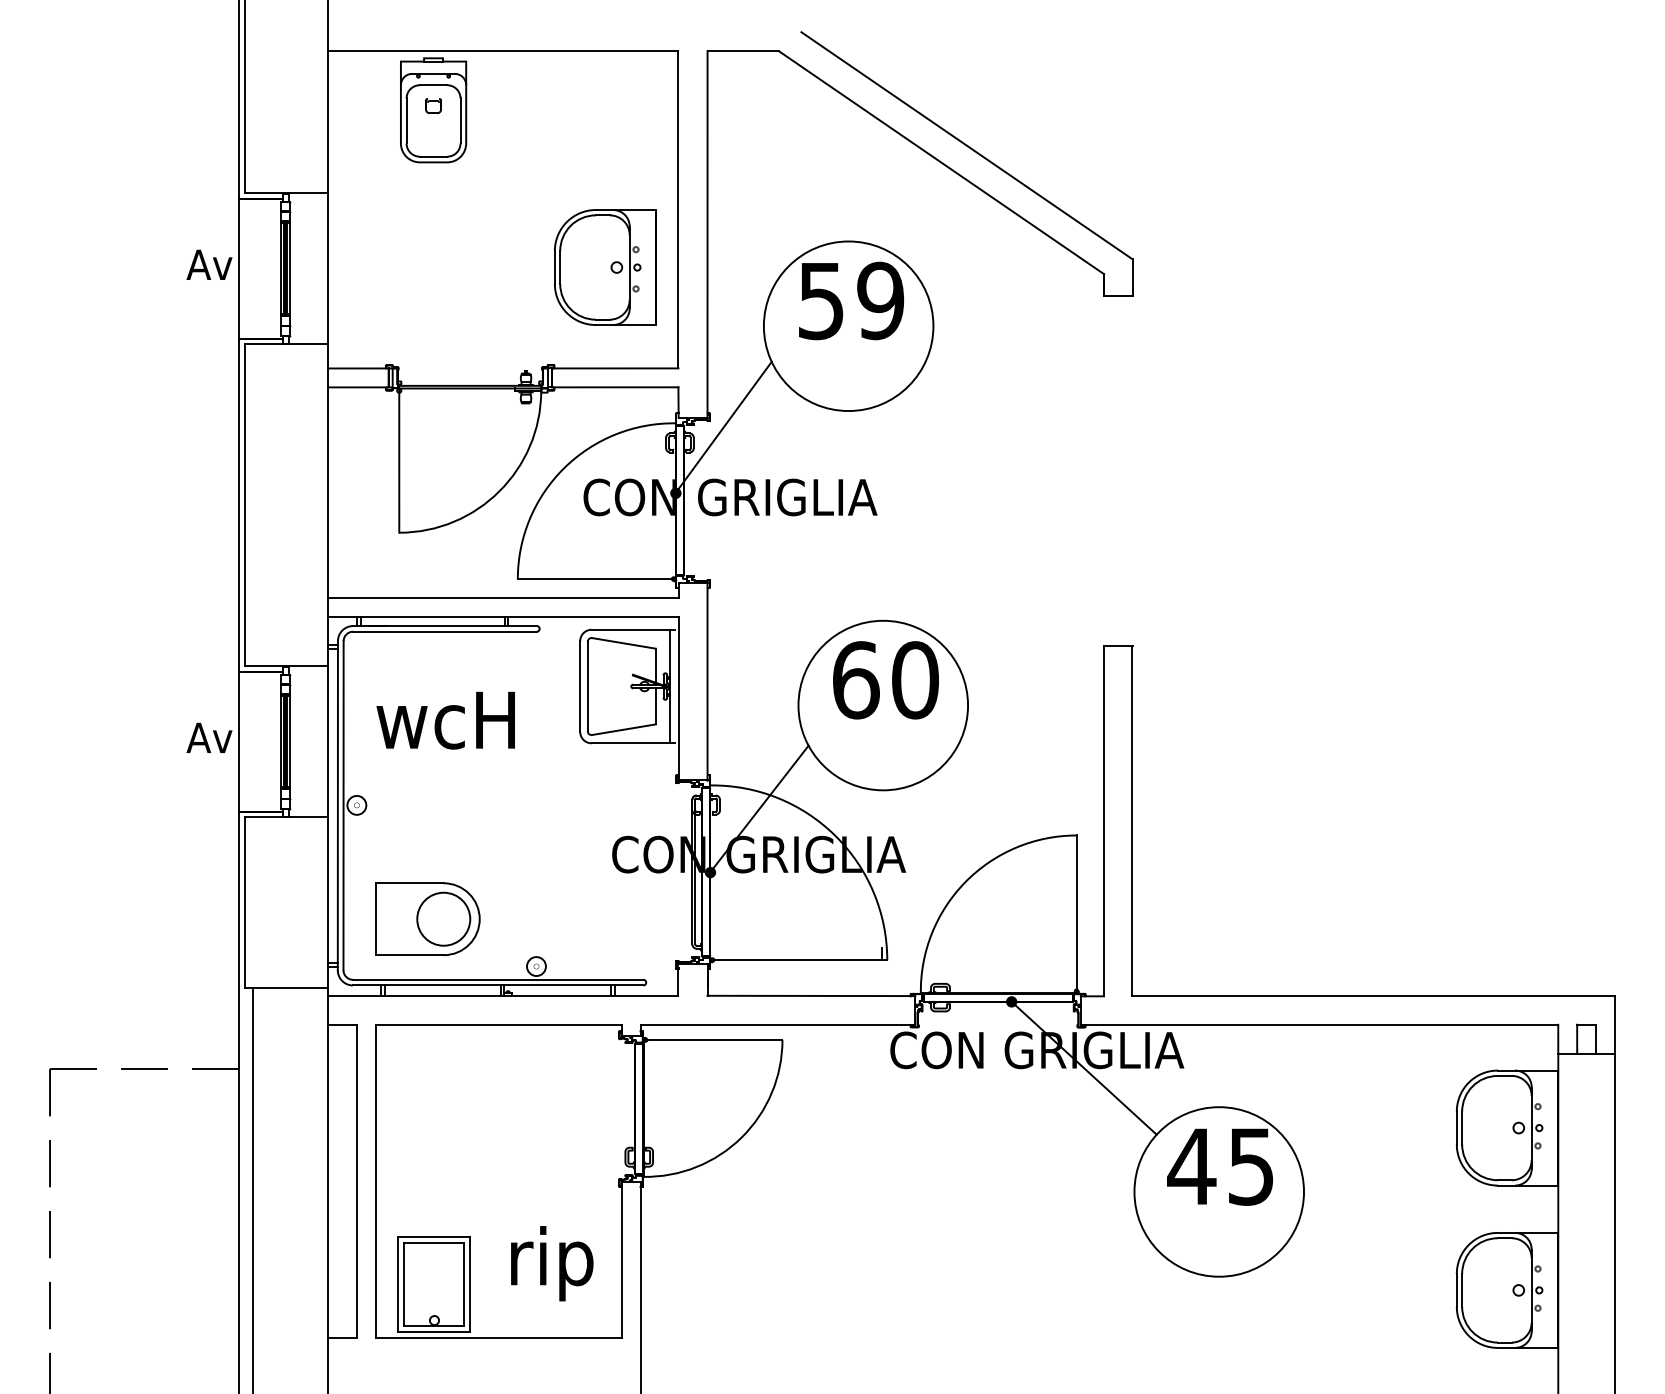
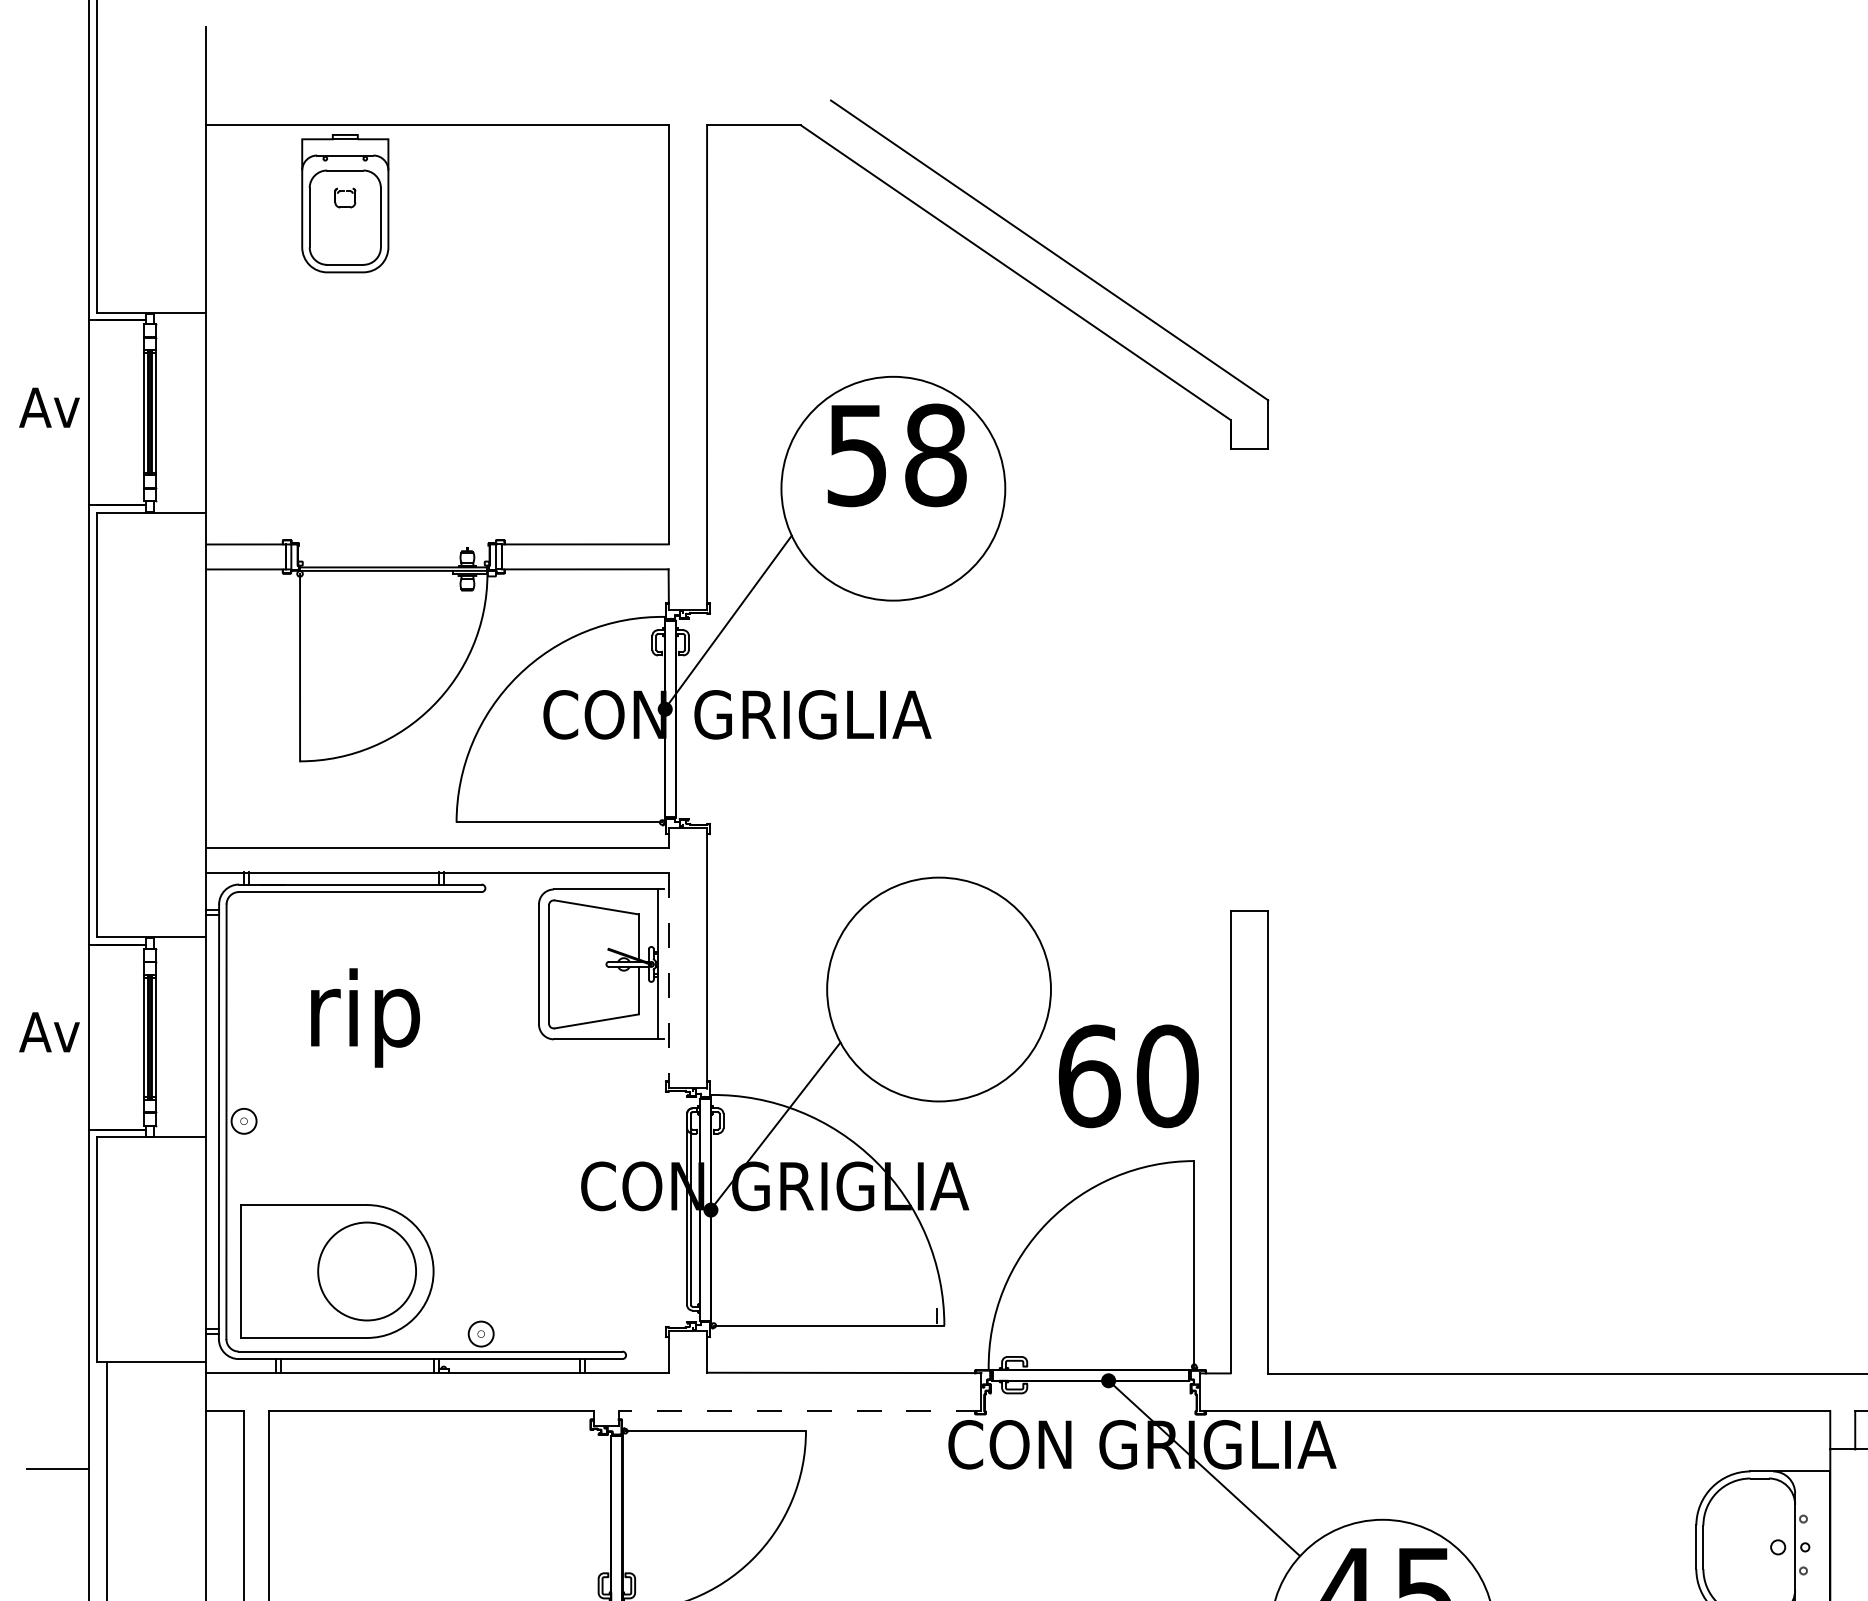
part: (605, 267) -> (572, 411), removed
text: (880, 300) -> (935, 454), 59 -> 58
text: (885, 680) -> (1128, 1076), moved
line: (678, 699) -> (668, 981), solid -> dashed
text: (445, 726) -> (361, 1017), wcH -> rip
part: (427, 919) -> (337, 1271), size x1.4
line: (777, 1024) -> (799, 1410), solid -> dashed

